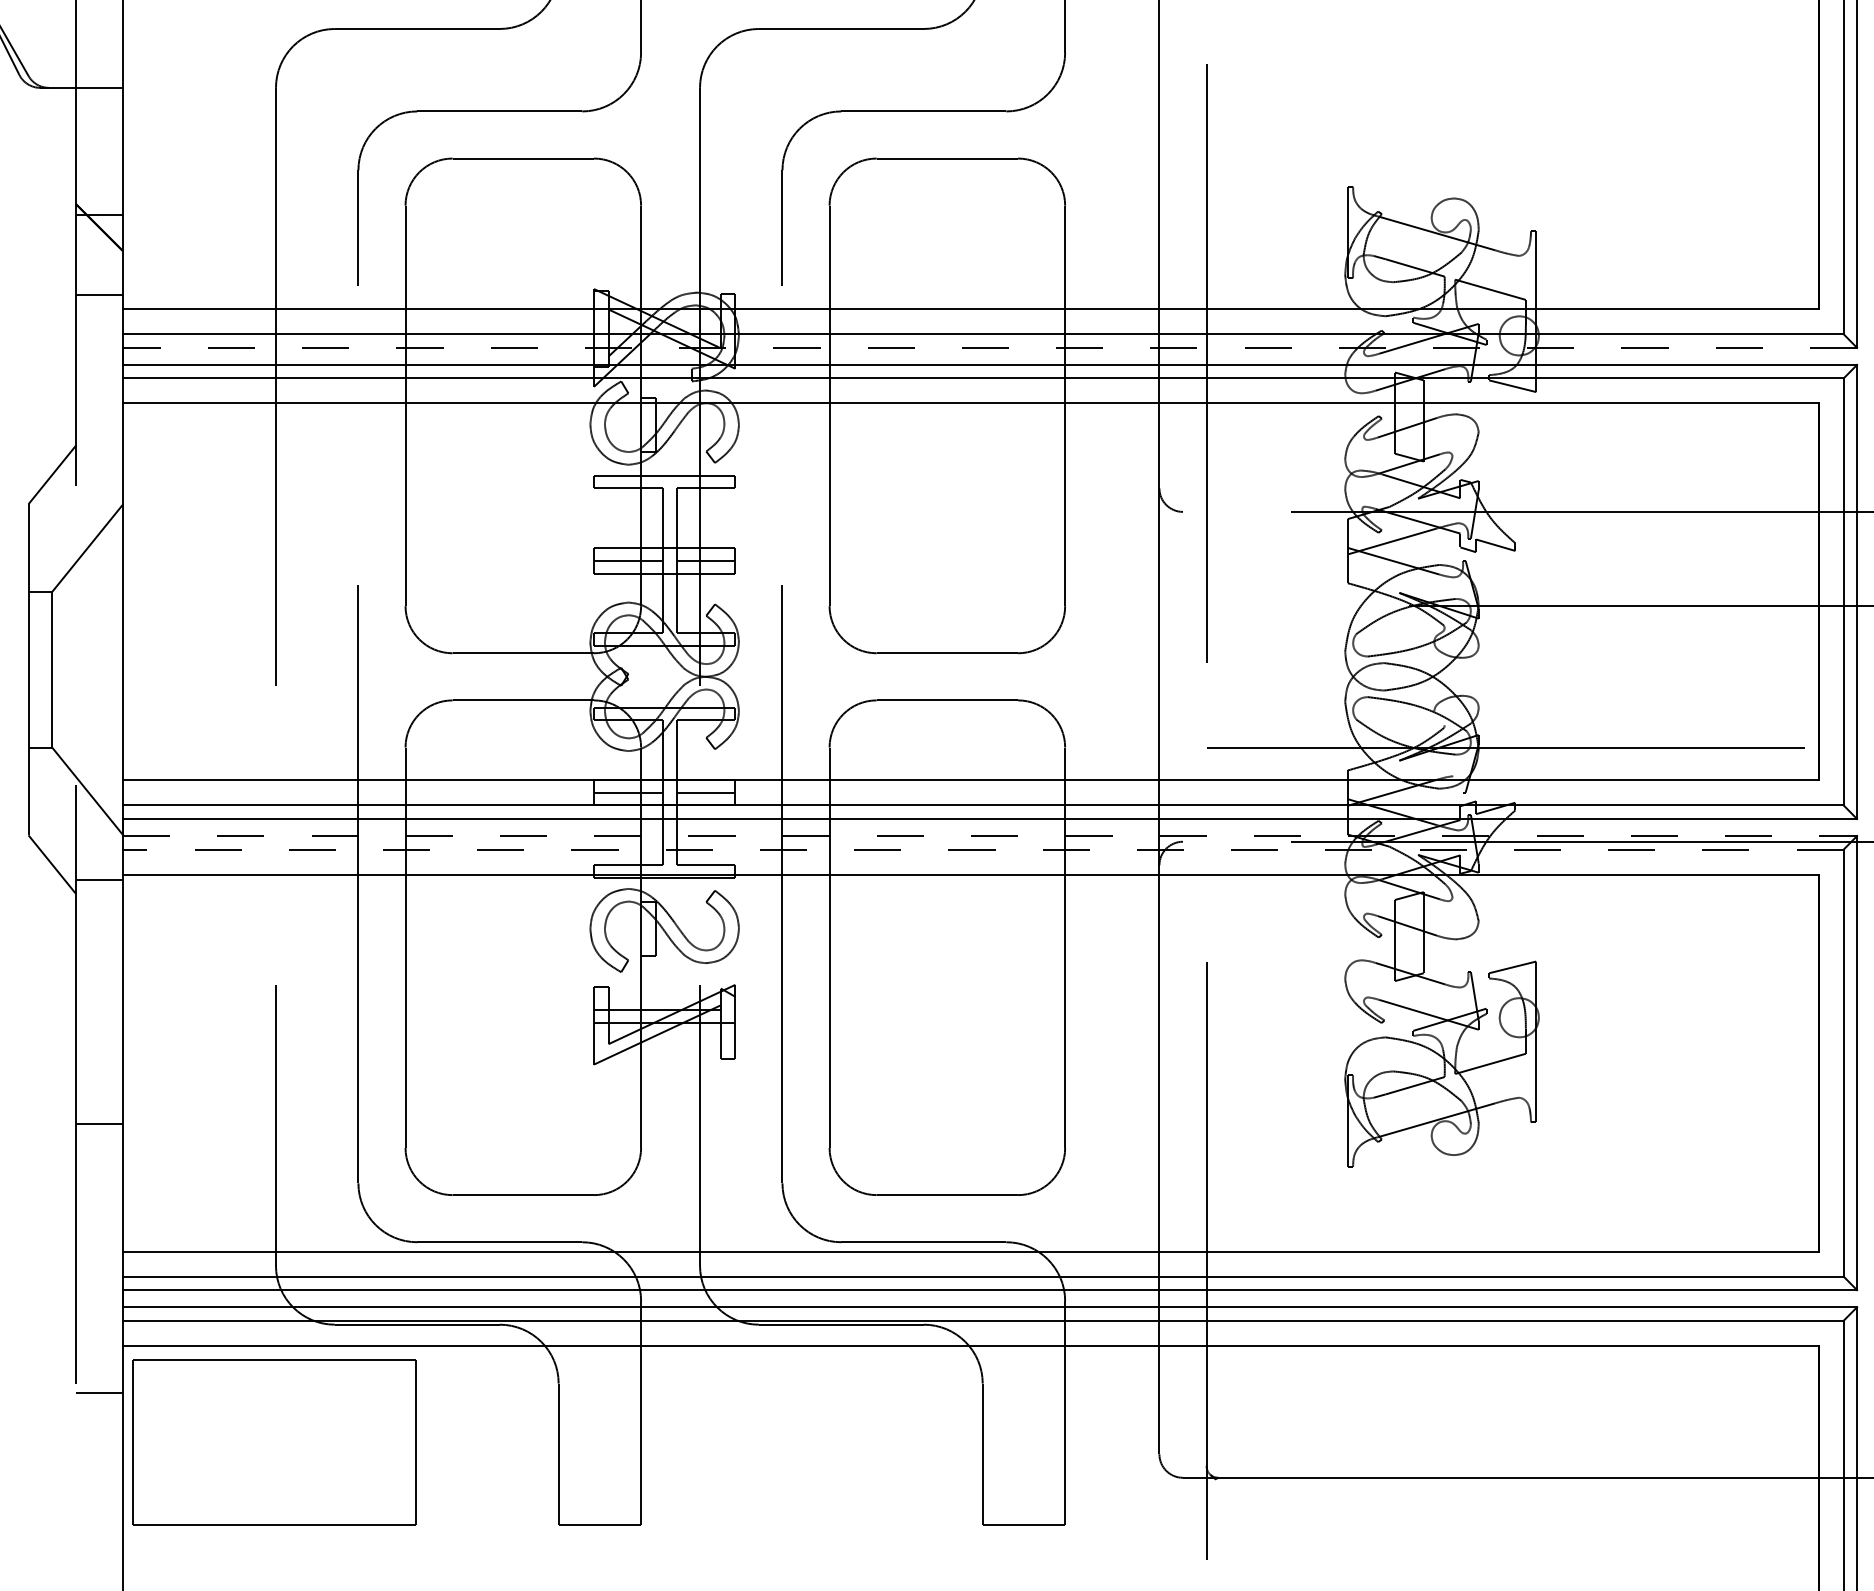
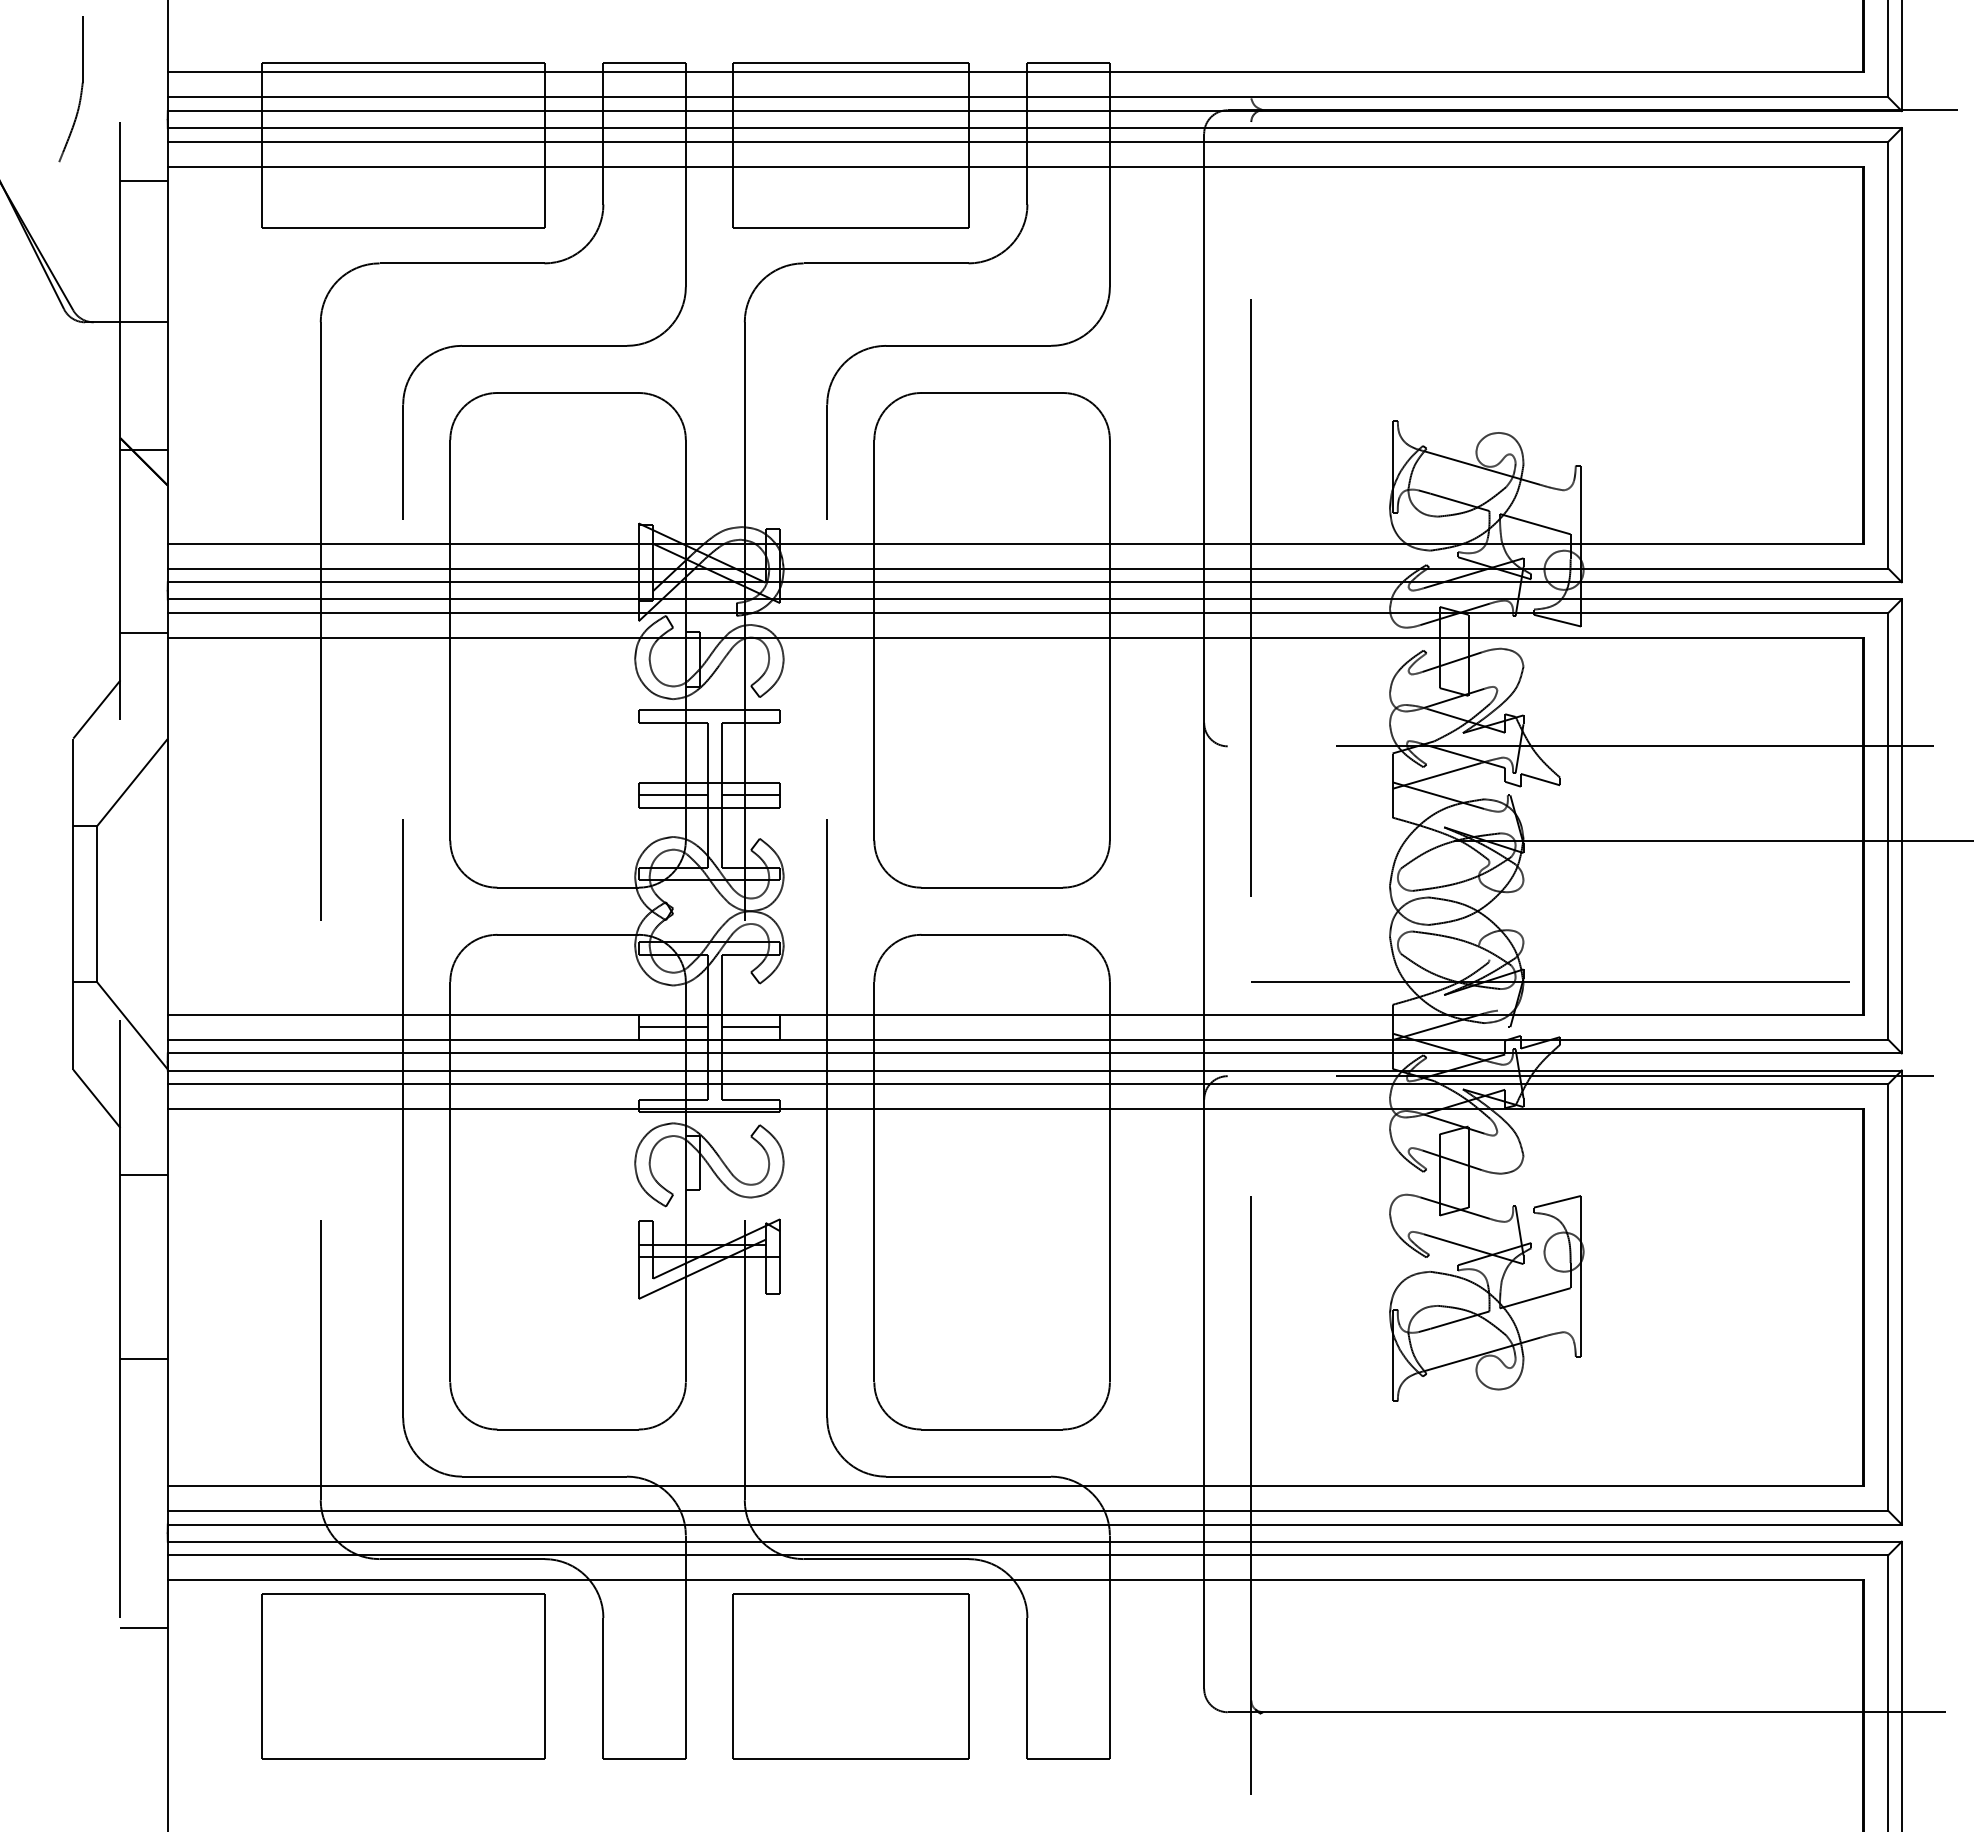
line: (98, 295) -> (143, 633), moved
line: (989, 348) -> (1034, 582), dashed -> solid
line: (989, 836) -> (1034, 1070), dashed -> solid
line: (982, 850) -> (1027, 1084), dashed -> solid
line: (98, 880) -> (143, 1175), moved
part: (274, 1442) -> (403, 1676), moved
part: (805, 1442) -> (850, 1676), added

